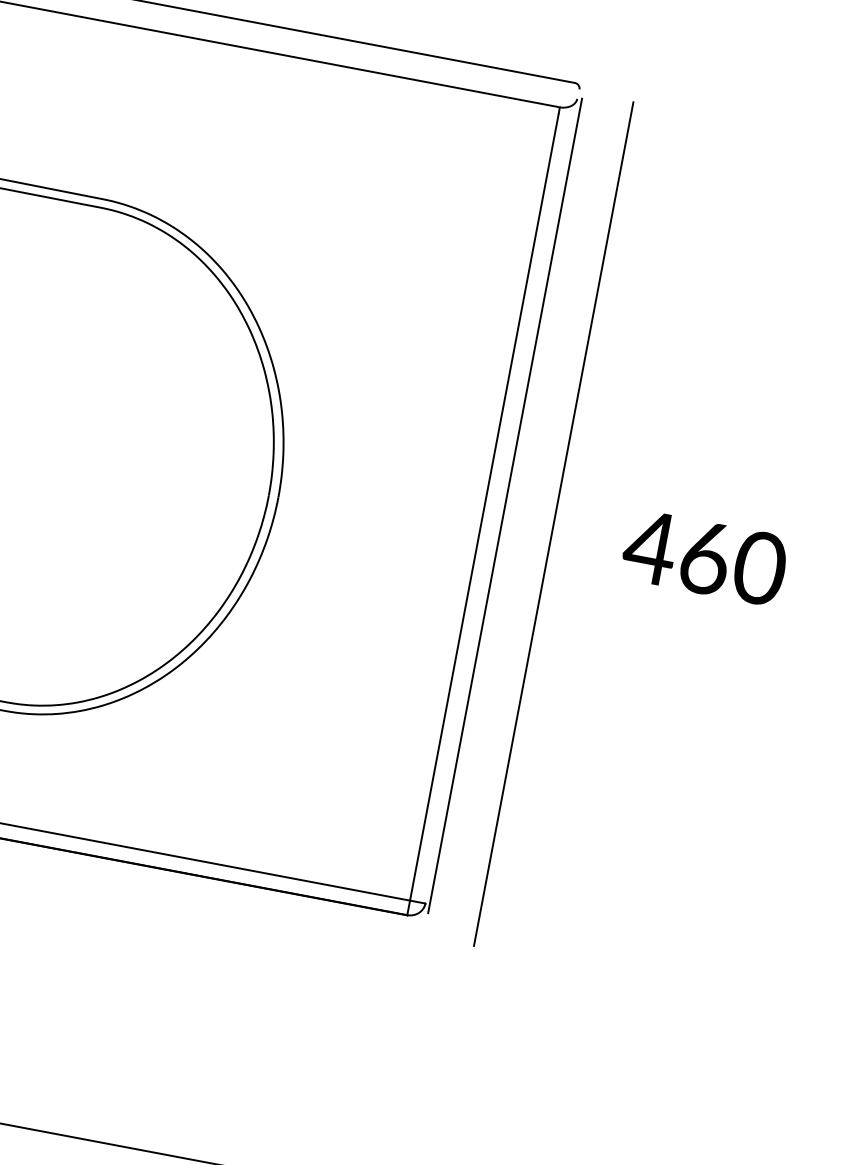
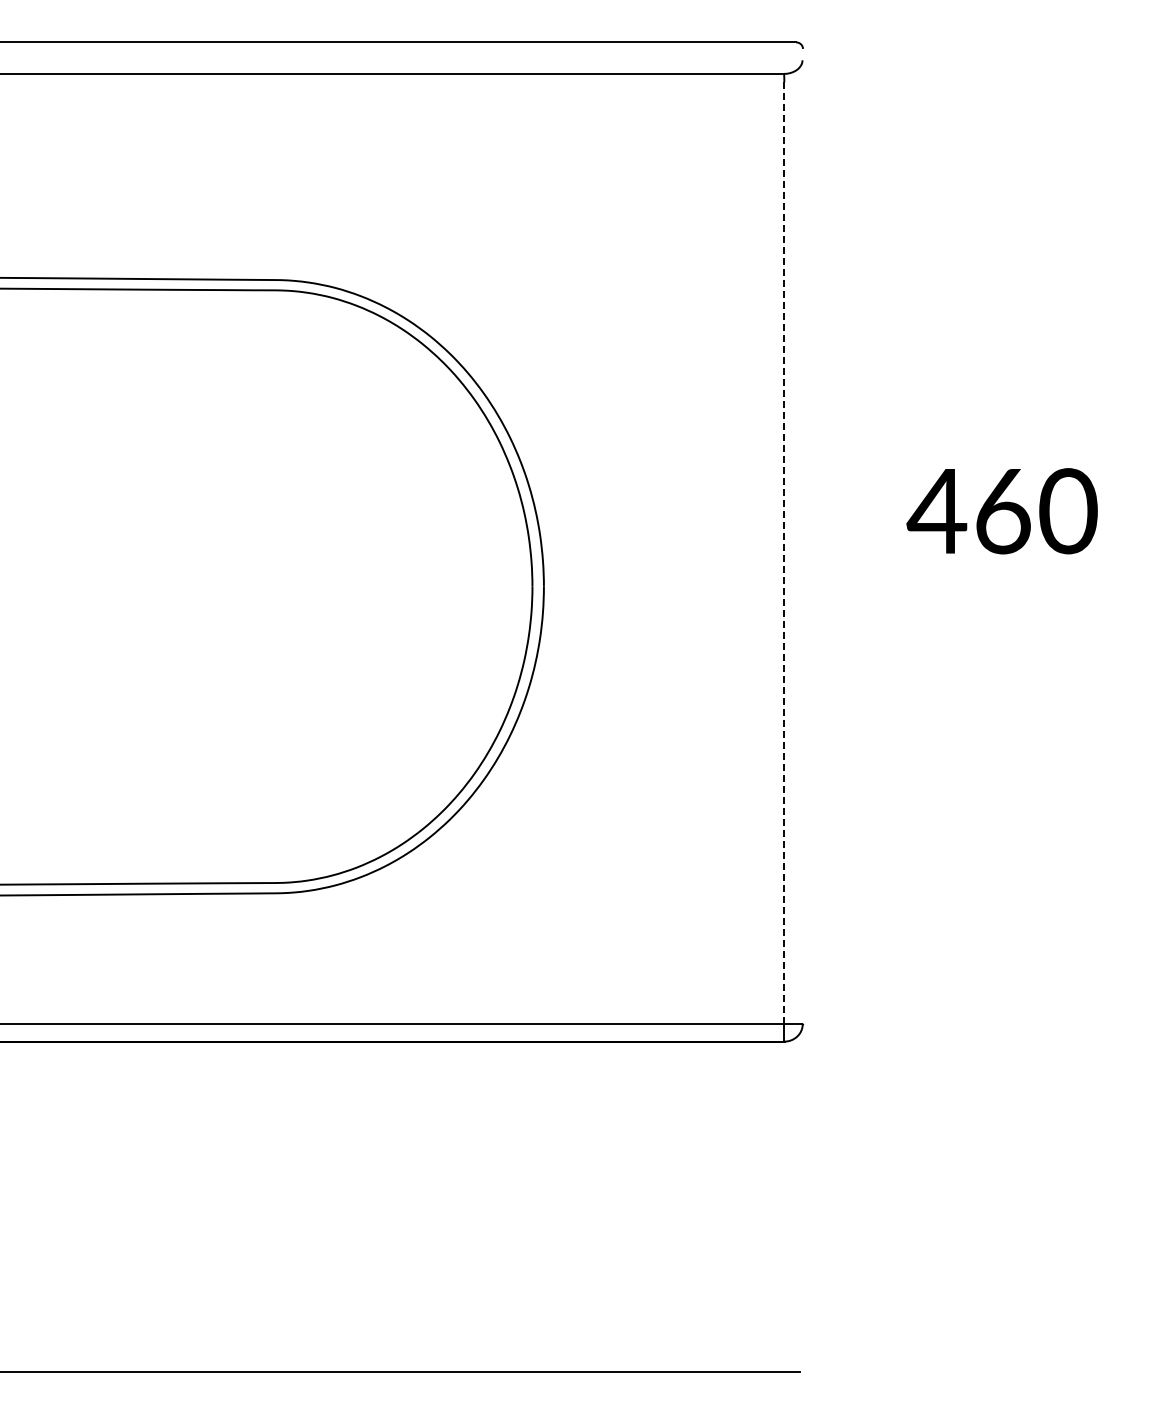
line: (505, 505) -> (808, 546), removed
line: (484, 507) -> (784, 553), solid -> dashed
line: (554, 523) -> (868, 556), removed
text: (704, 557) -> (1001, 511), moved

